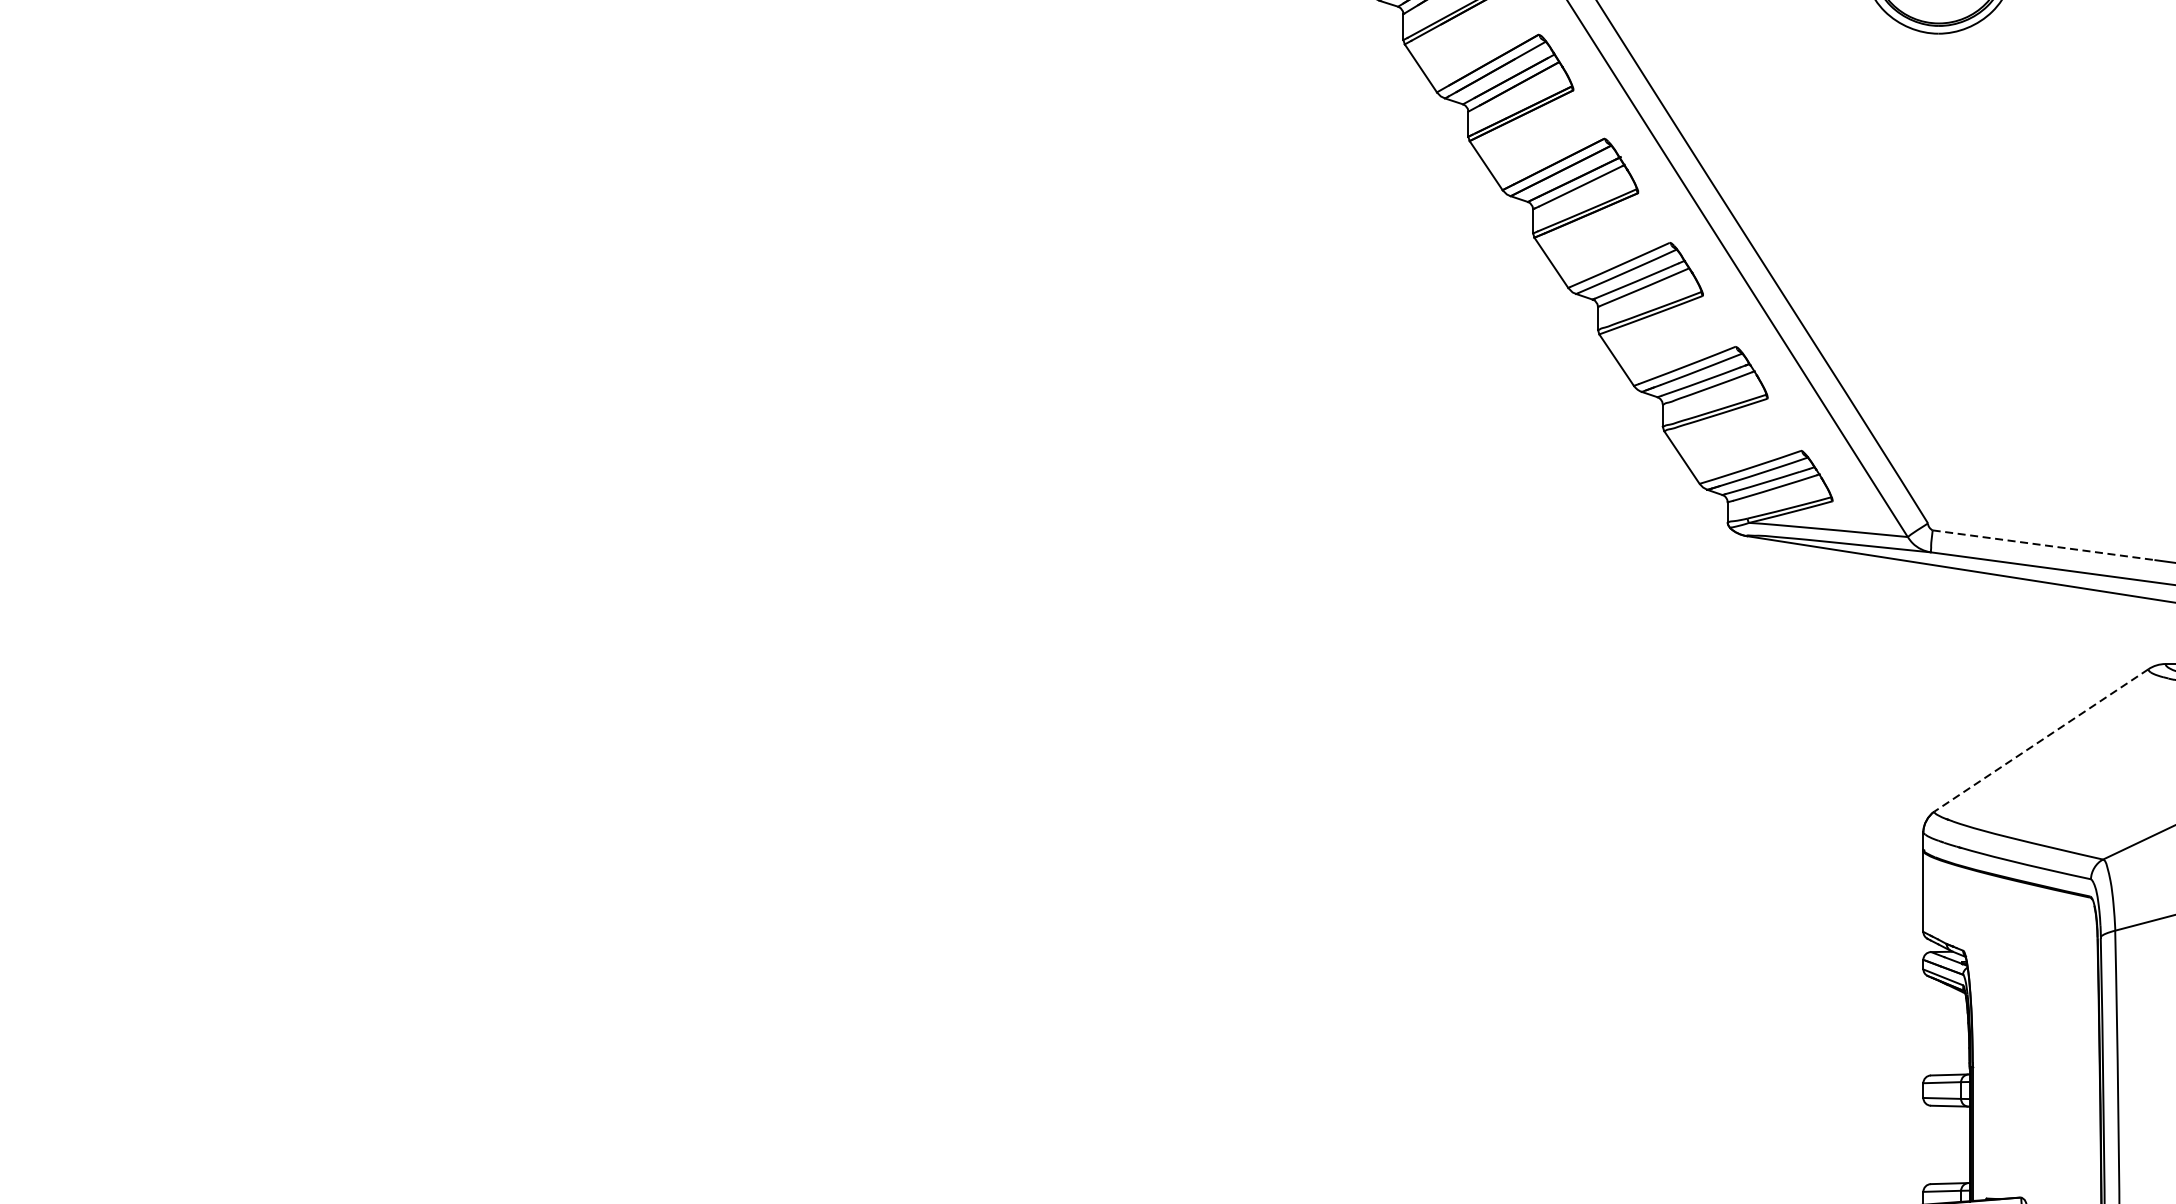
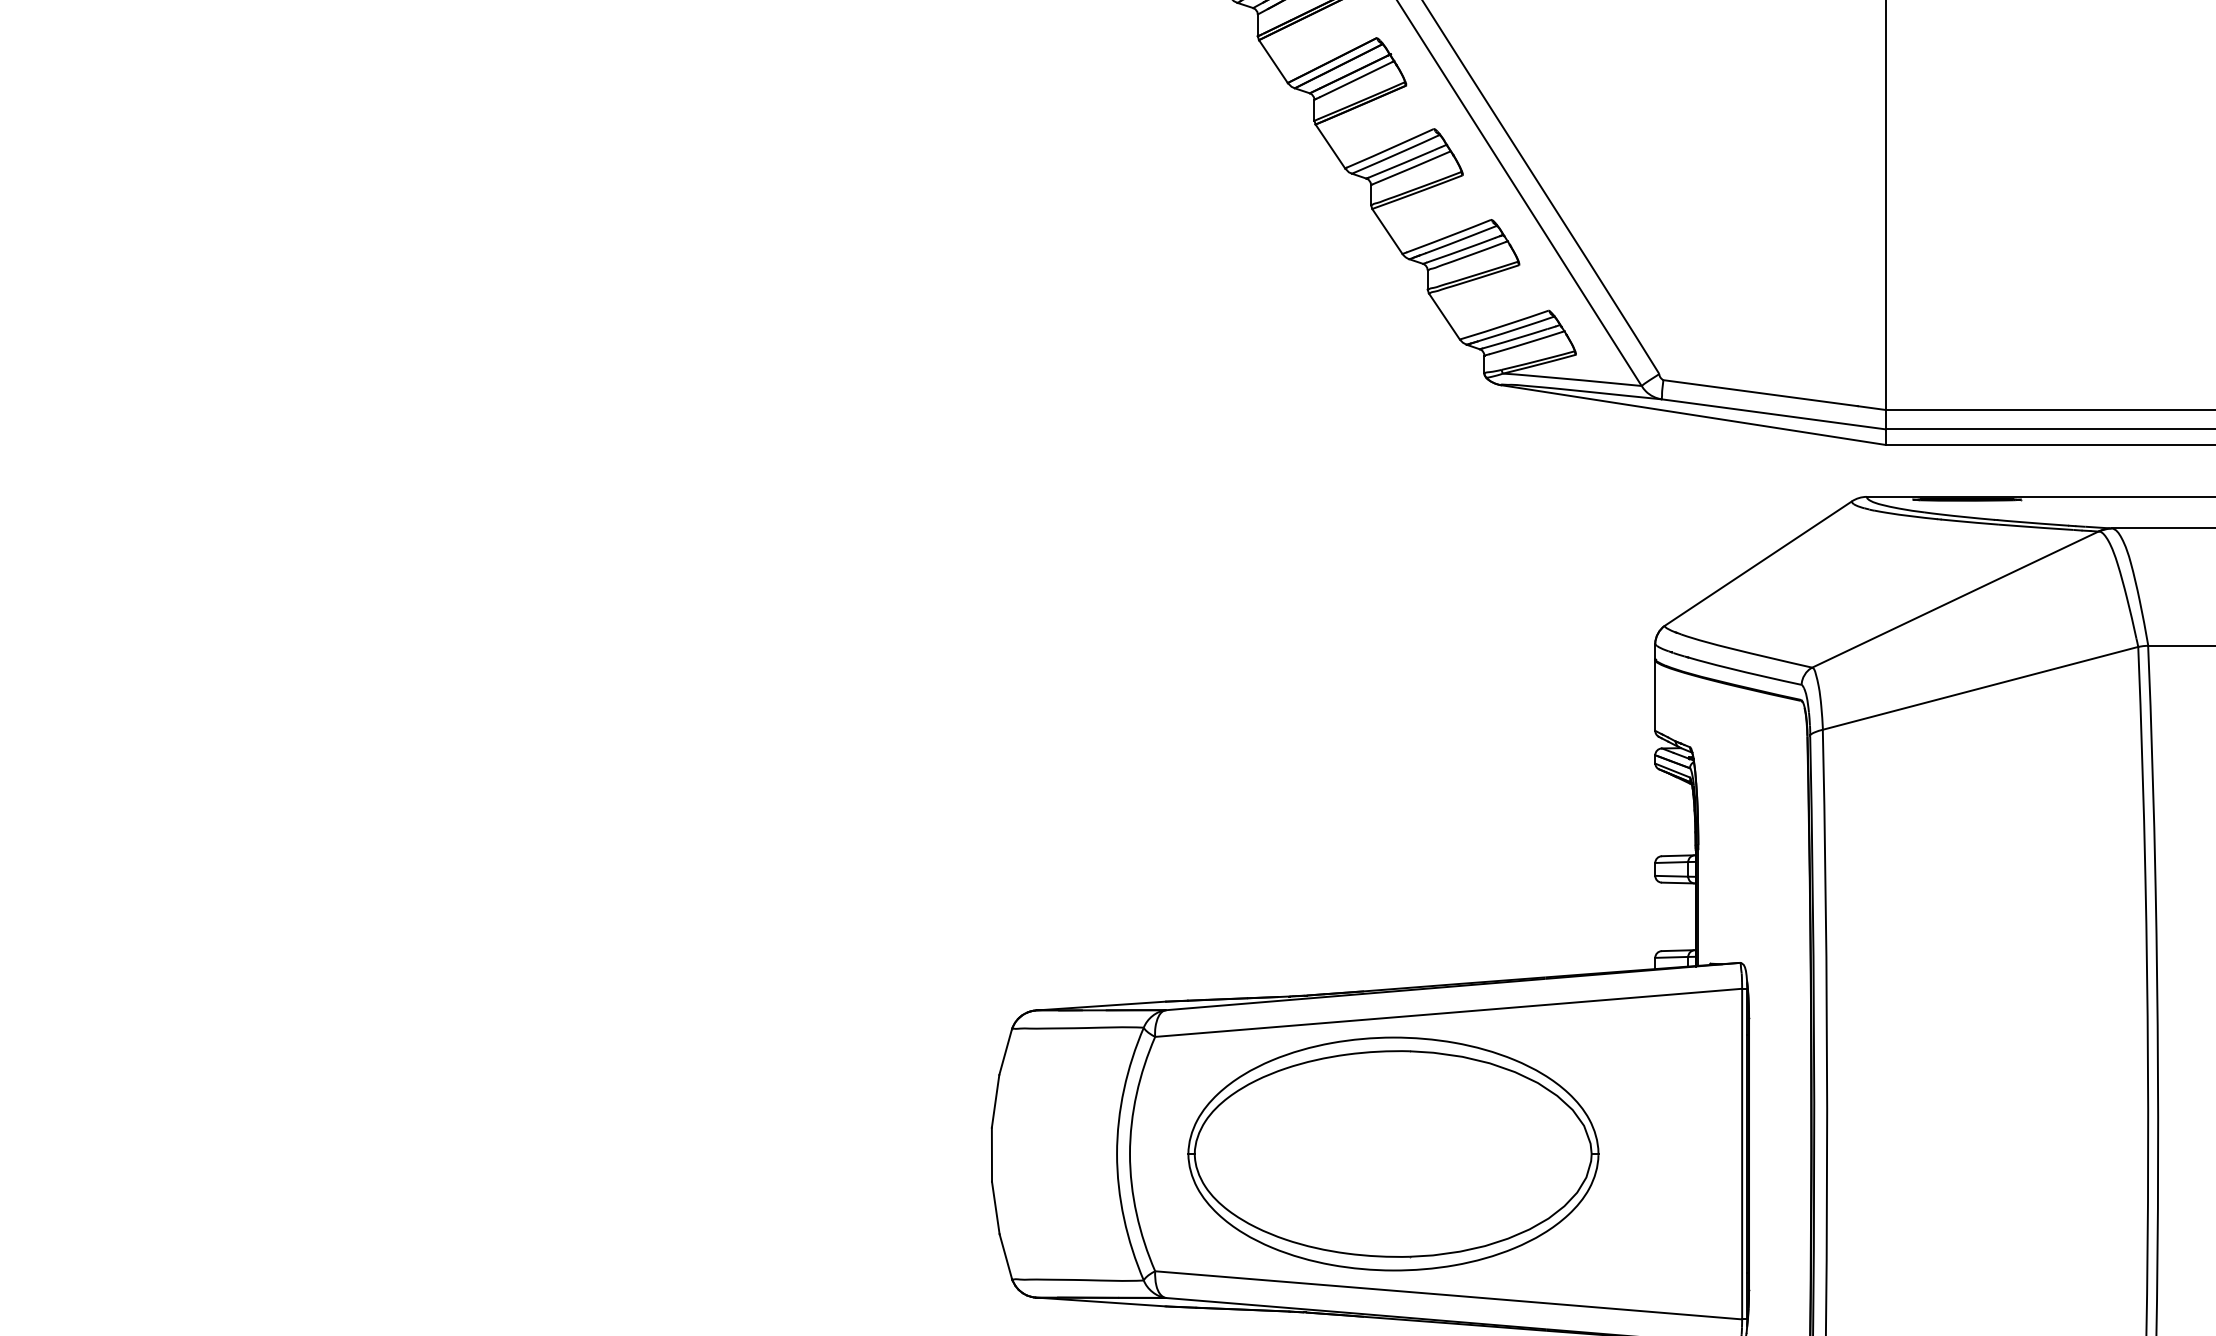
line: (2045, 545) -> (1761, 393), dashed -> solid
line: (2040, 740) -> (1757, 563), dashed -> solid

